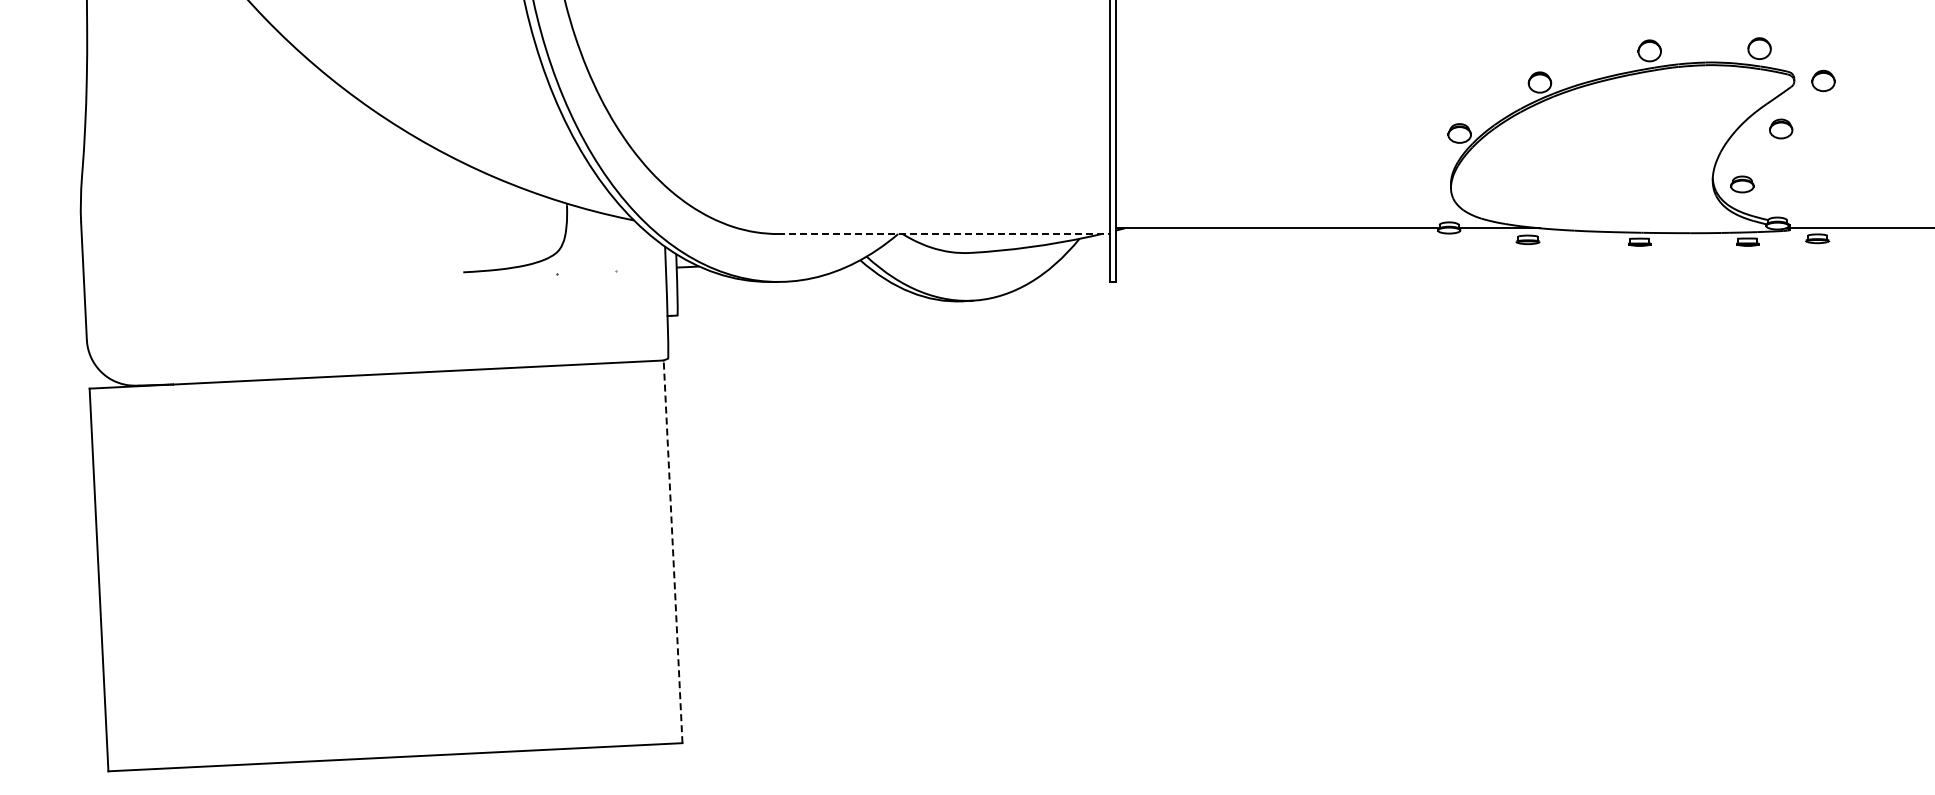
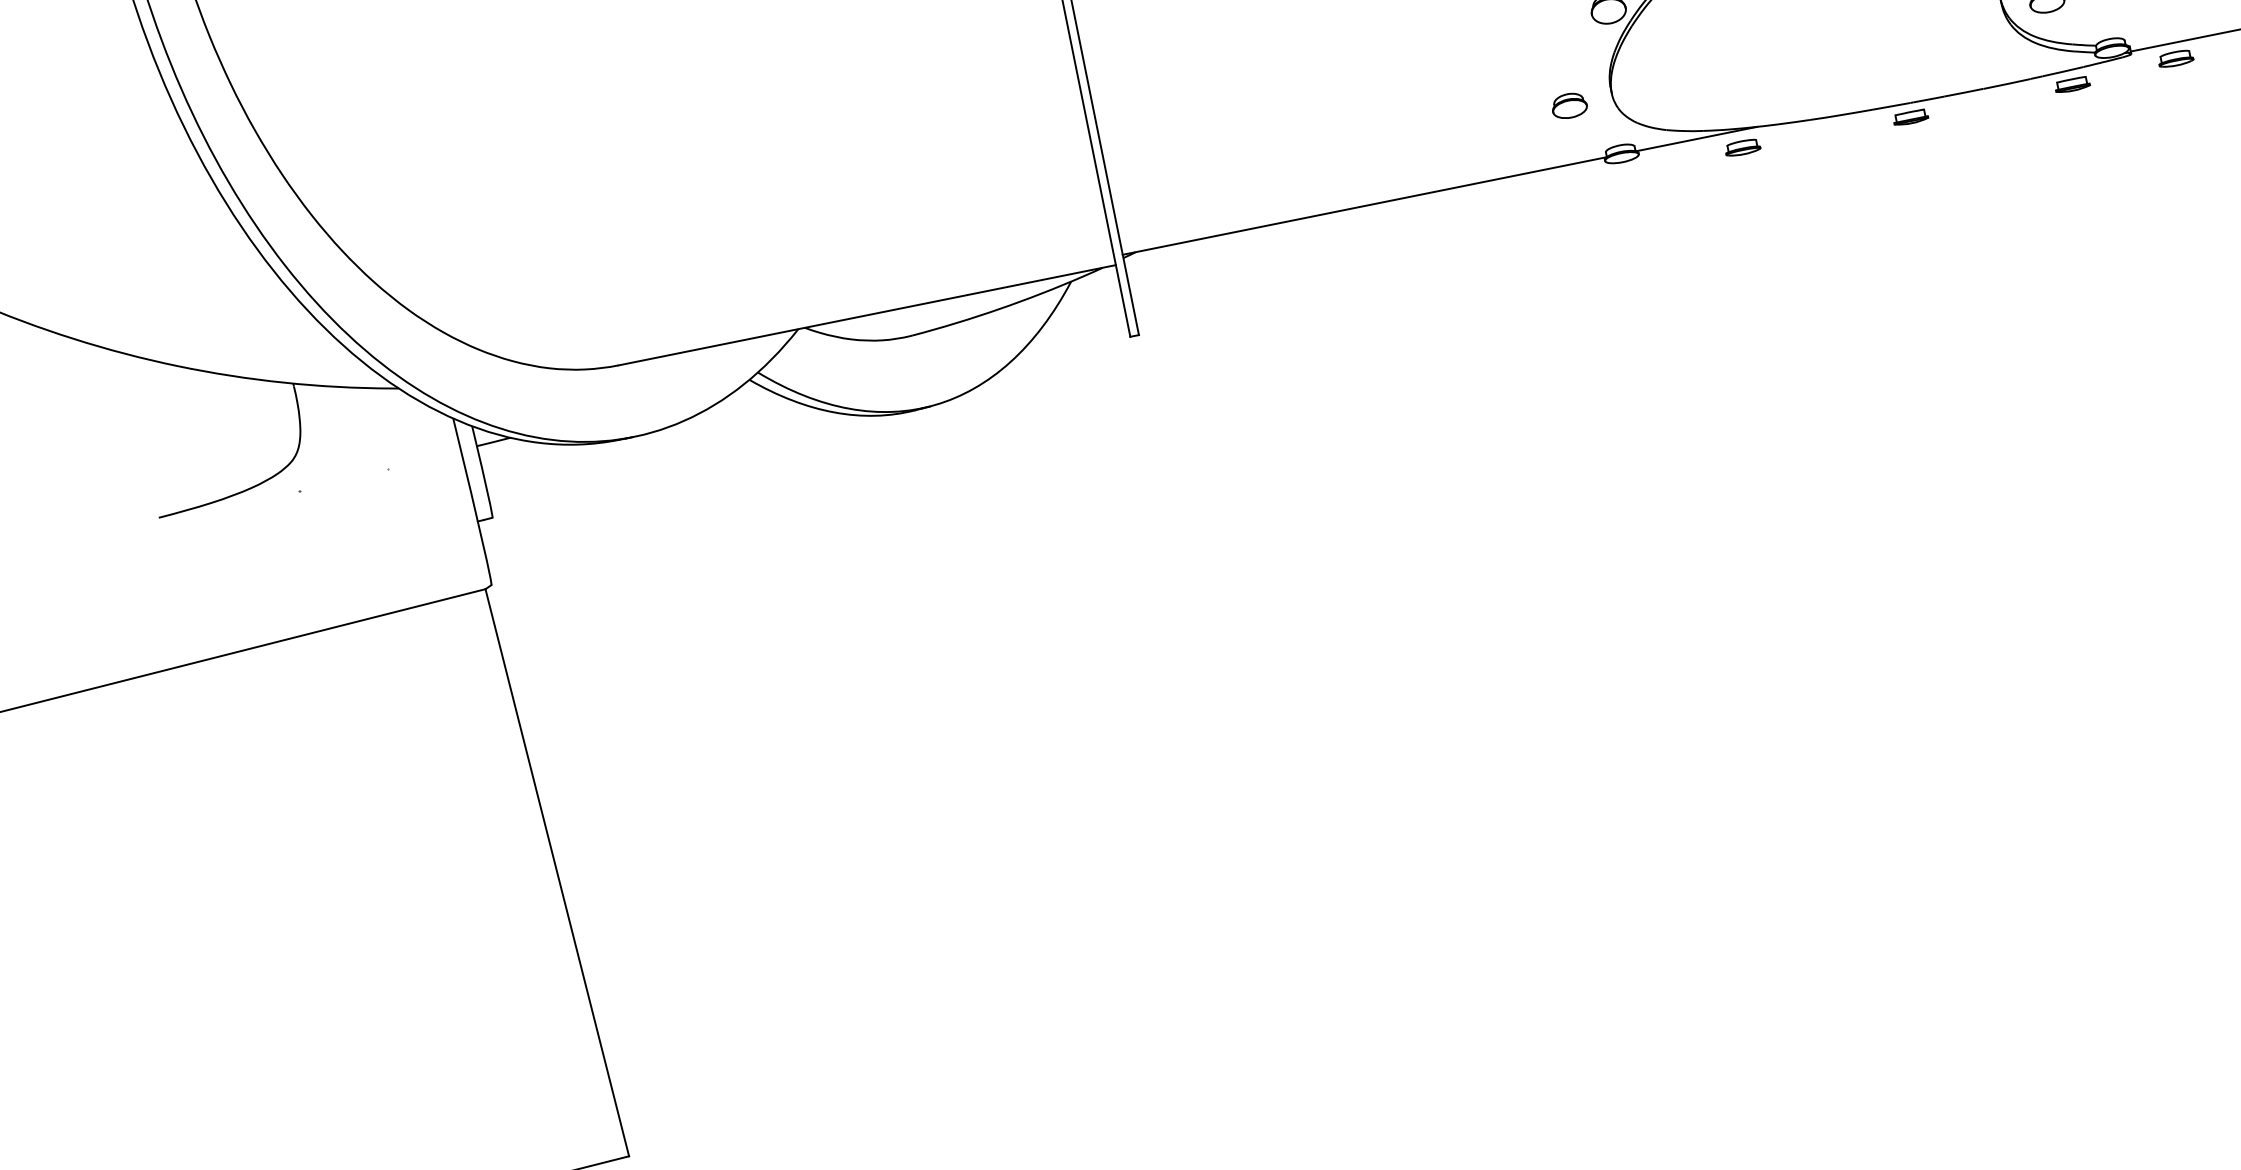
part: (1422, 190) -> (1569, 105), added
line: (944, 234) -> (867, 315), dashed -> solid
line: (673, 551) -> (557, 872), dashed -> solid

